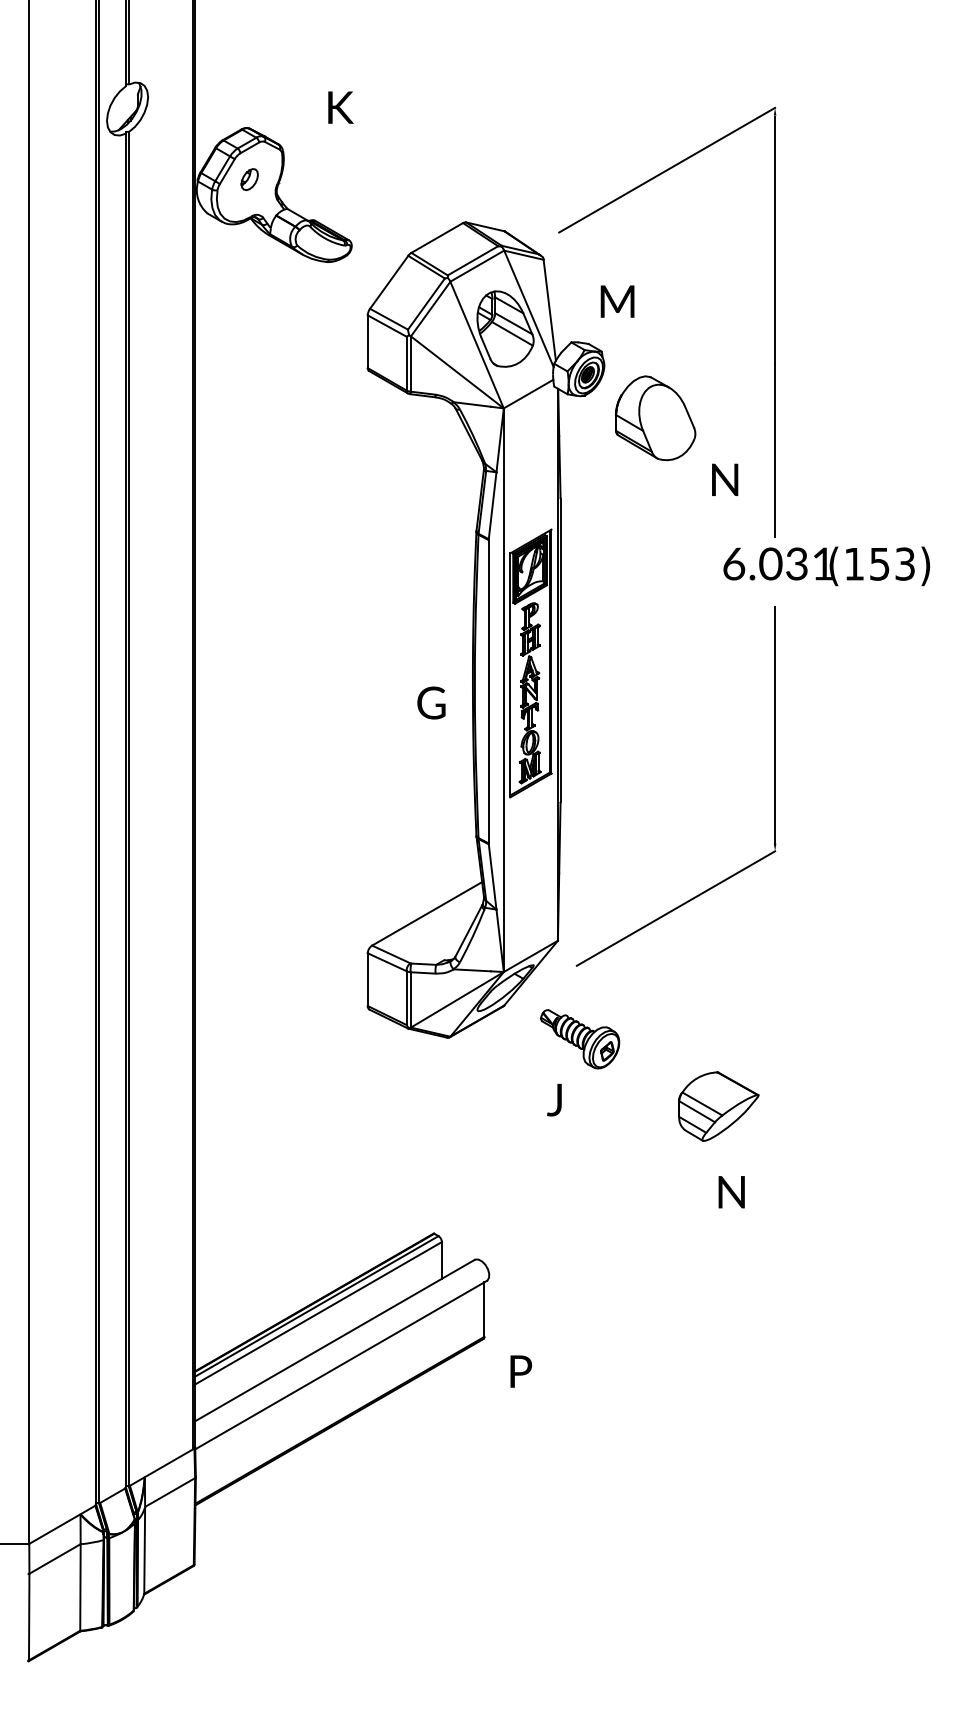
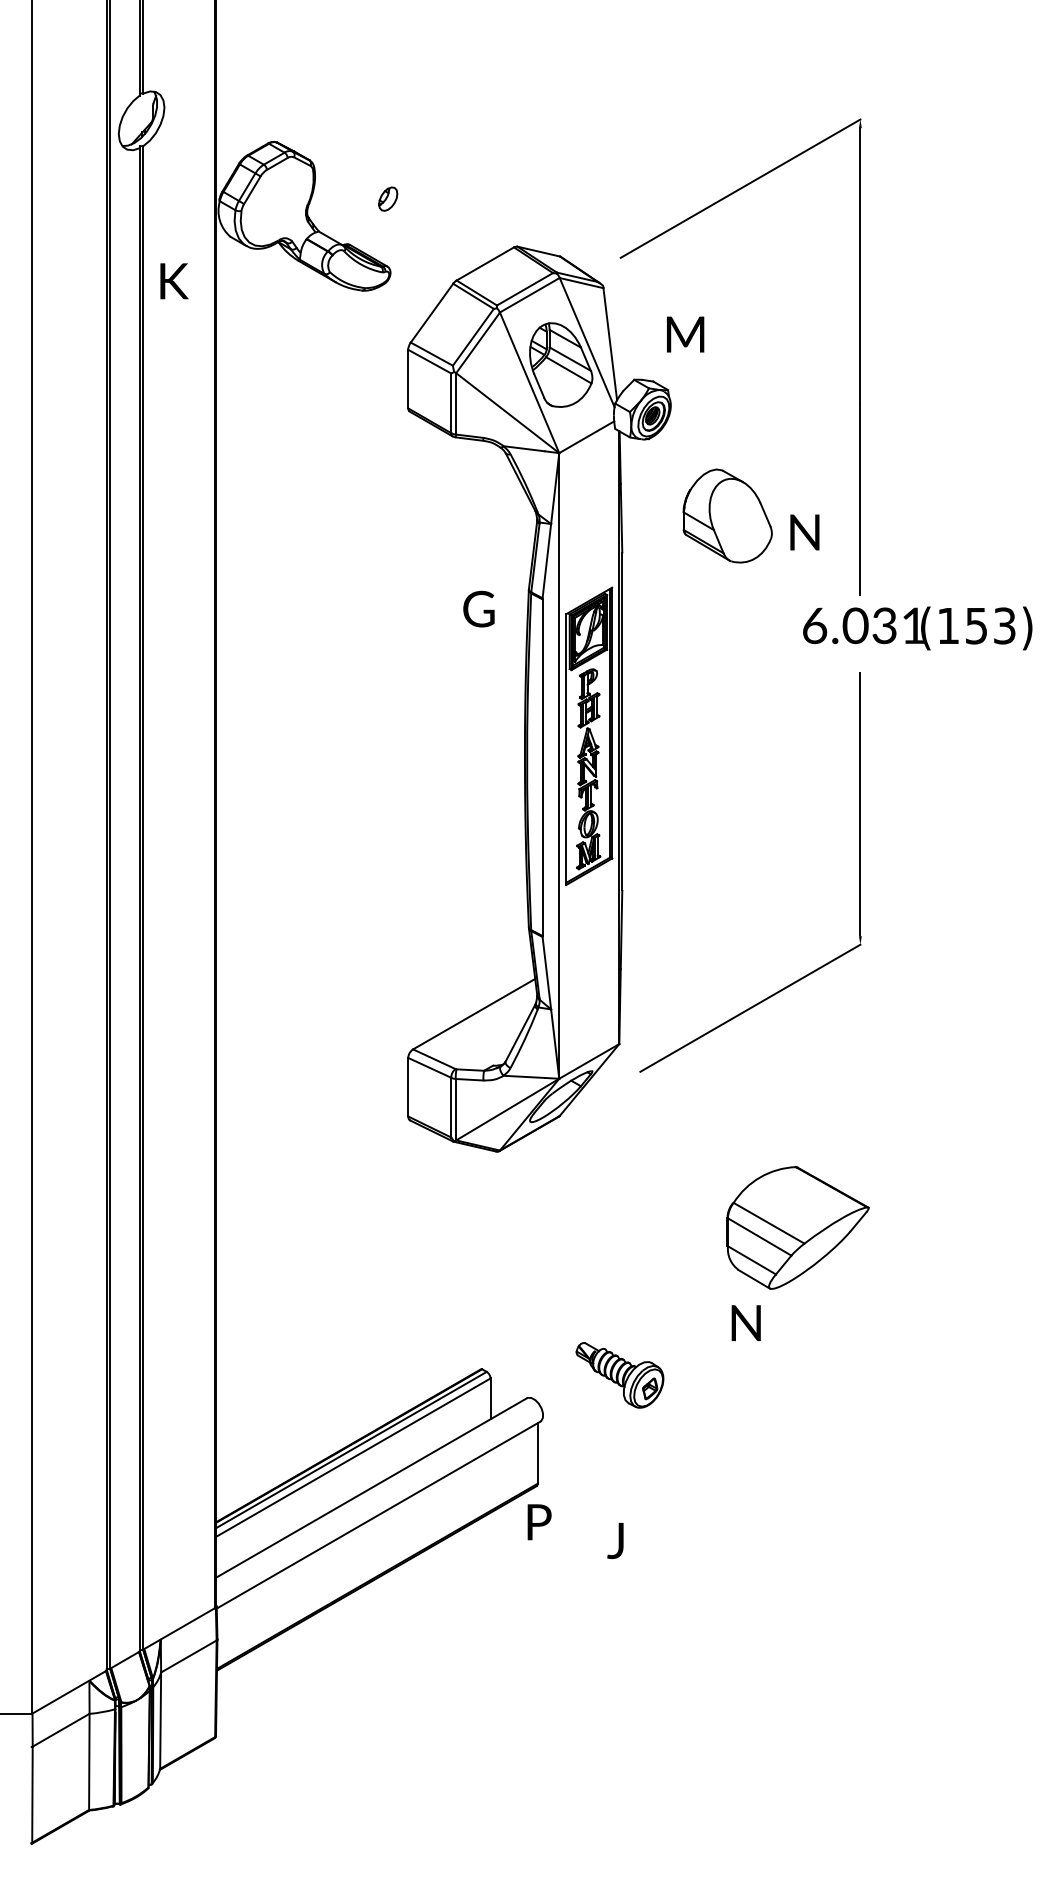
text: (340, 107) -> (174, 281), moved
part: (249, 179) -> (388, 198), moved
part: (655, 417) -> (727, 515), moved
text: (431, 702) -> (478, 608), moved
part: (579, 1039) -> (619, 1375), moved
text: (554, 1099) -> (615, 1540), moved
part: (718, 1106) -> (797, 1228), size x1.6
text: (731, 1192) -> (745, 1323), moved
text: (521, 1371) -> (539, 1522), moved

